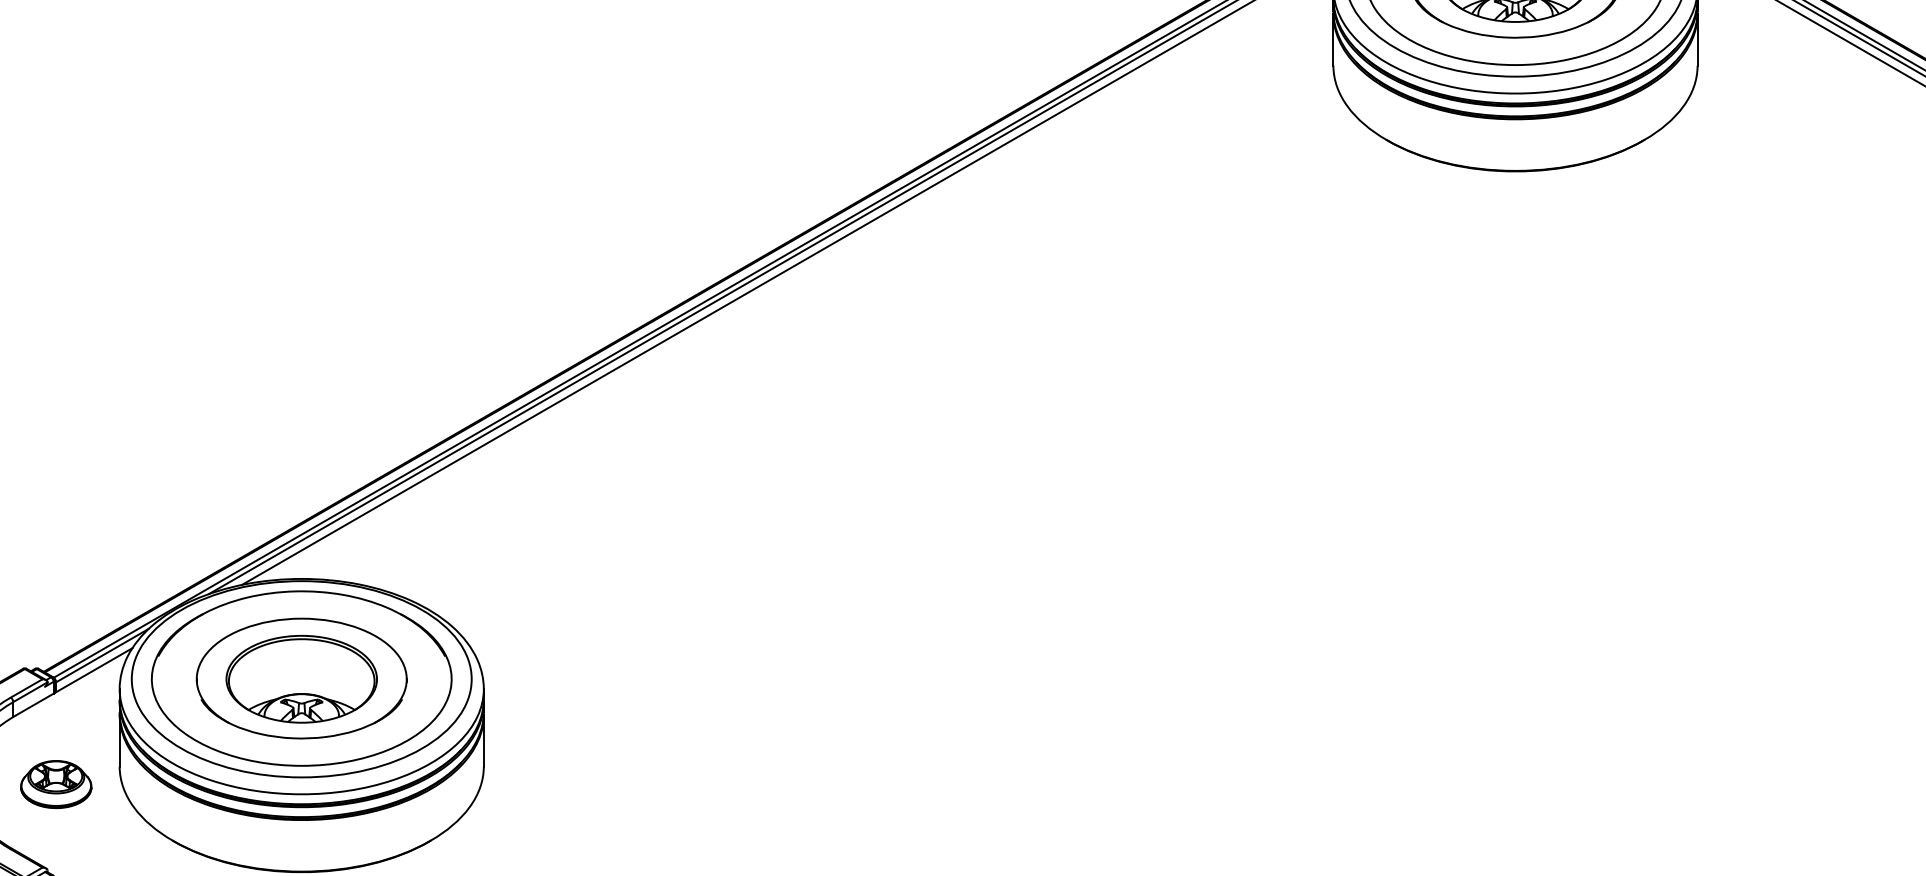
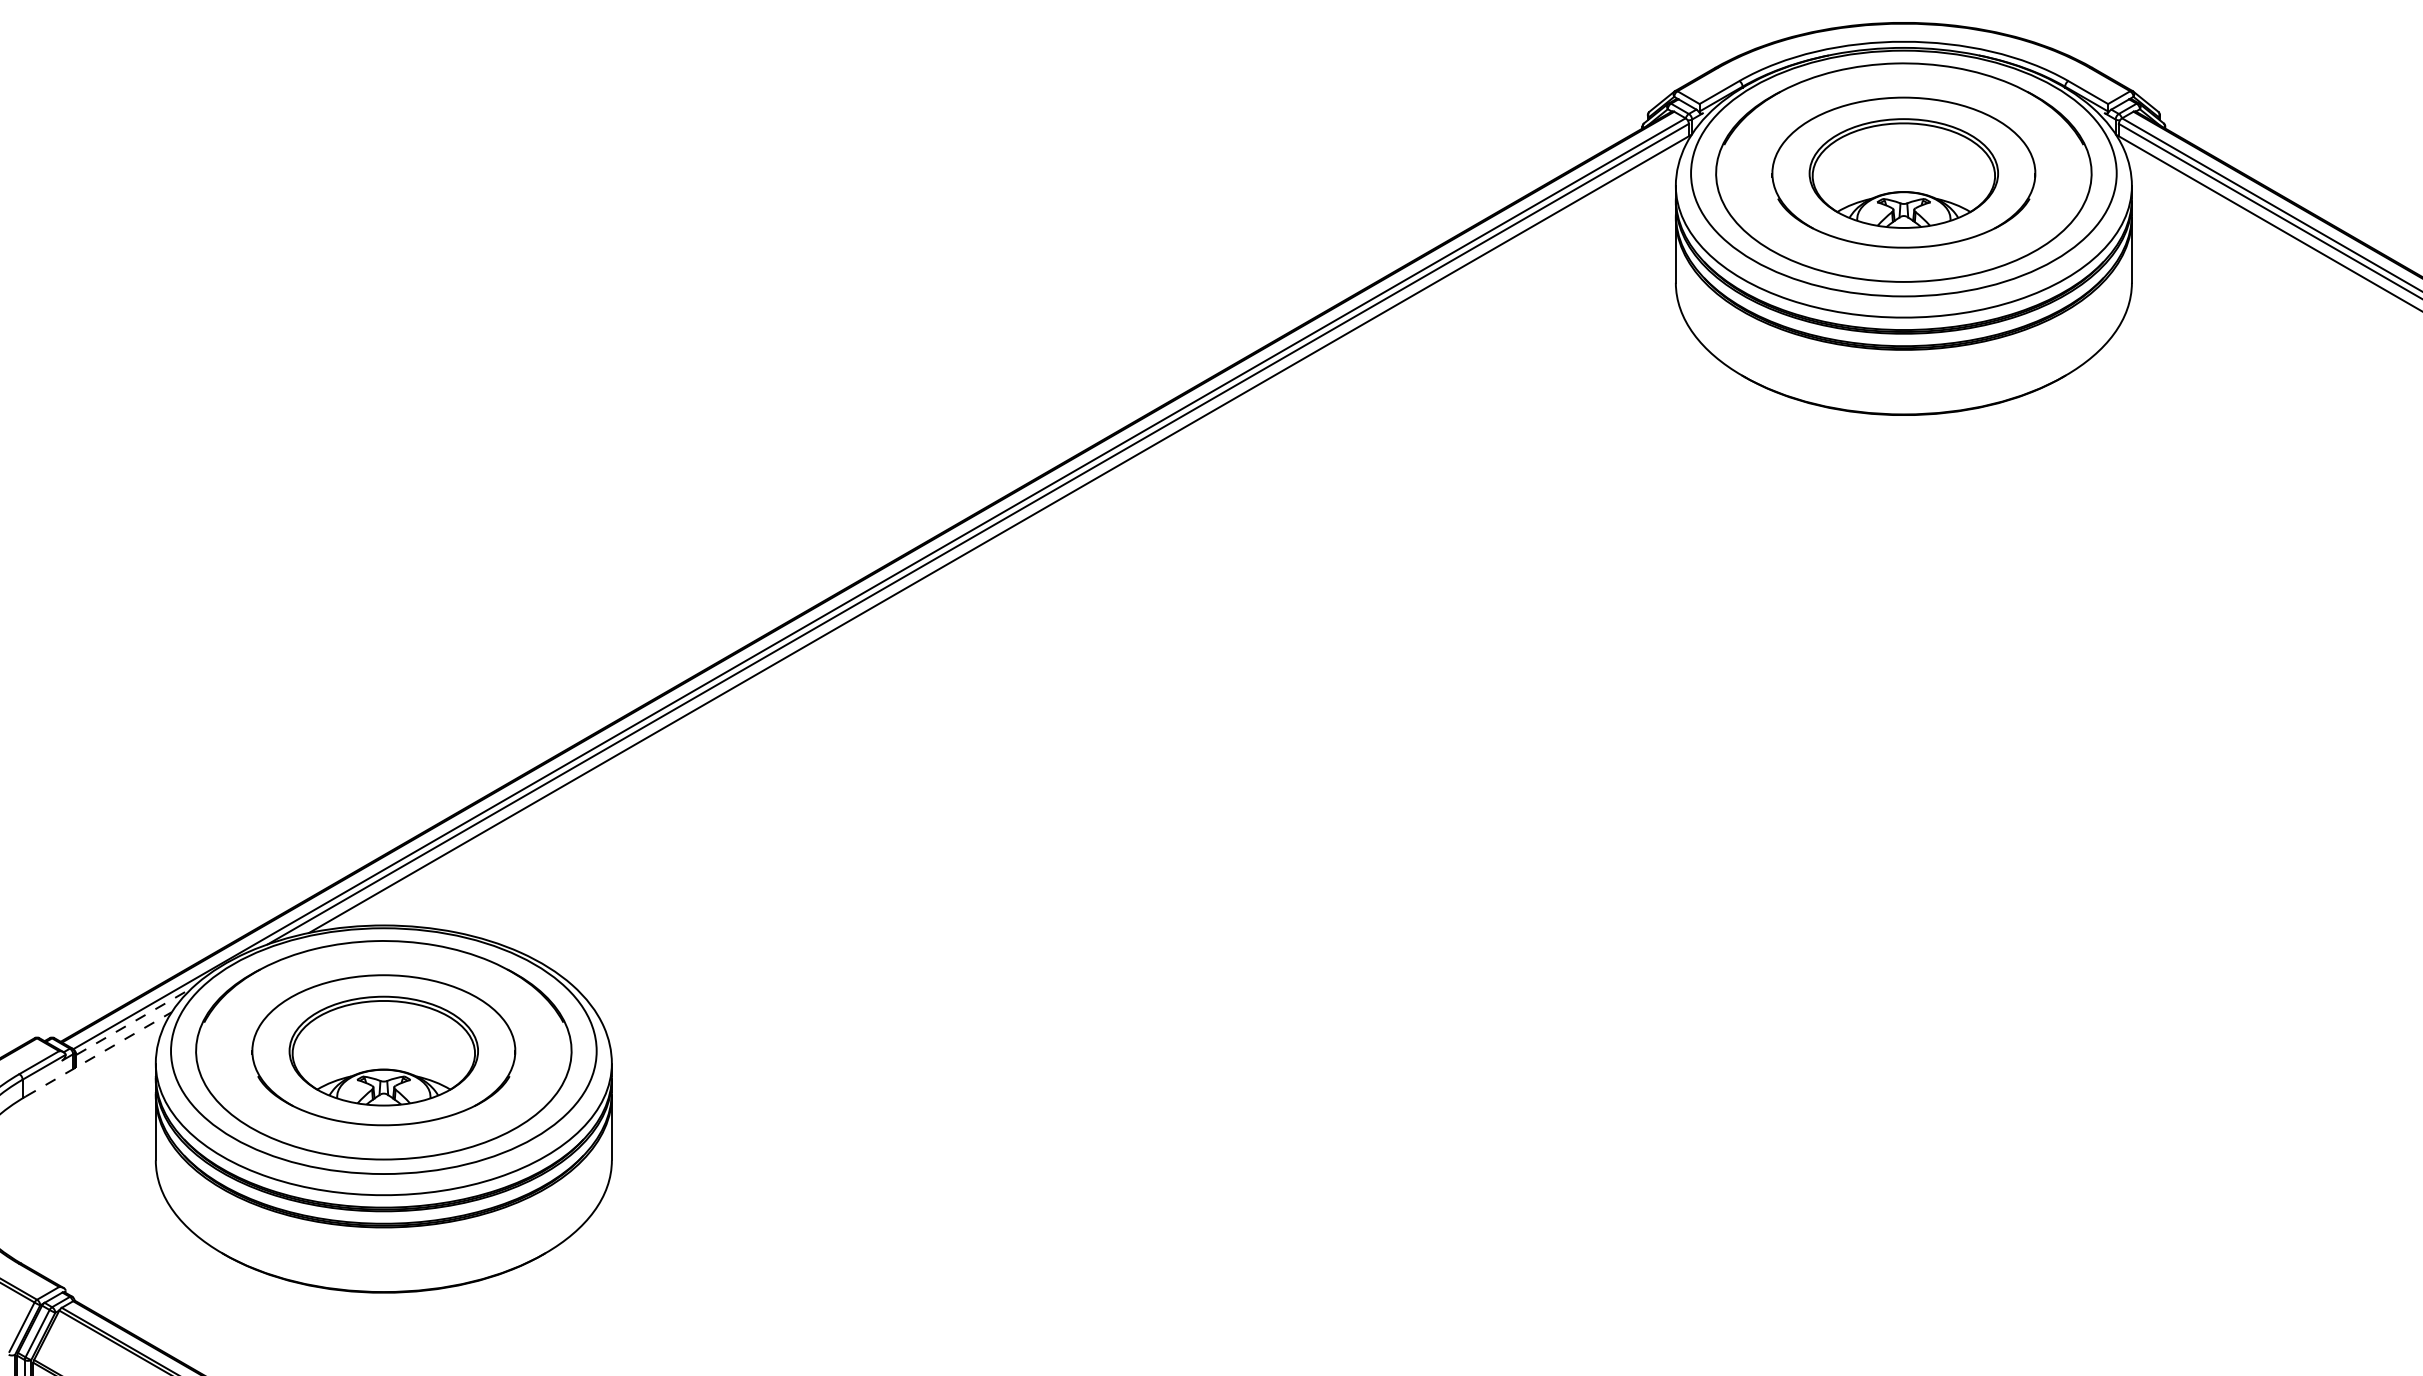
line: (102, 655) -> (134, 1021), solid -> dashed
line: (74, 681) -> (99, 1054), solid -> dashed
part: (56, 784) -> (76, 1182), removed

